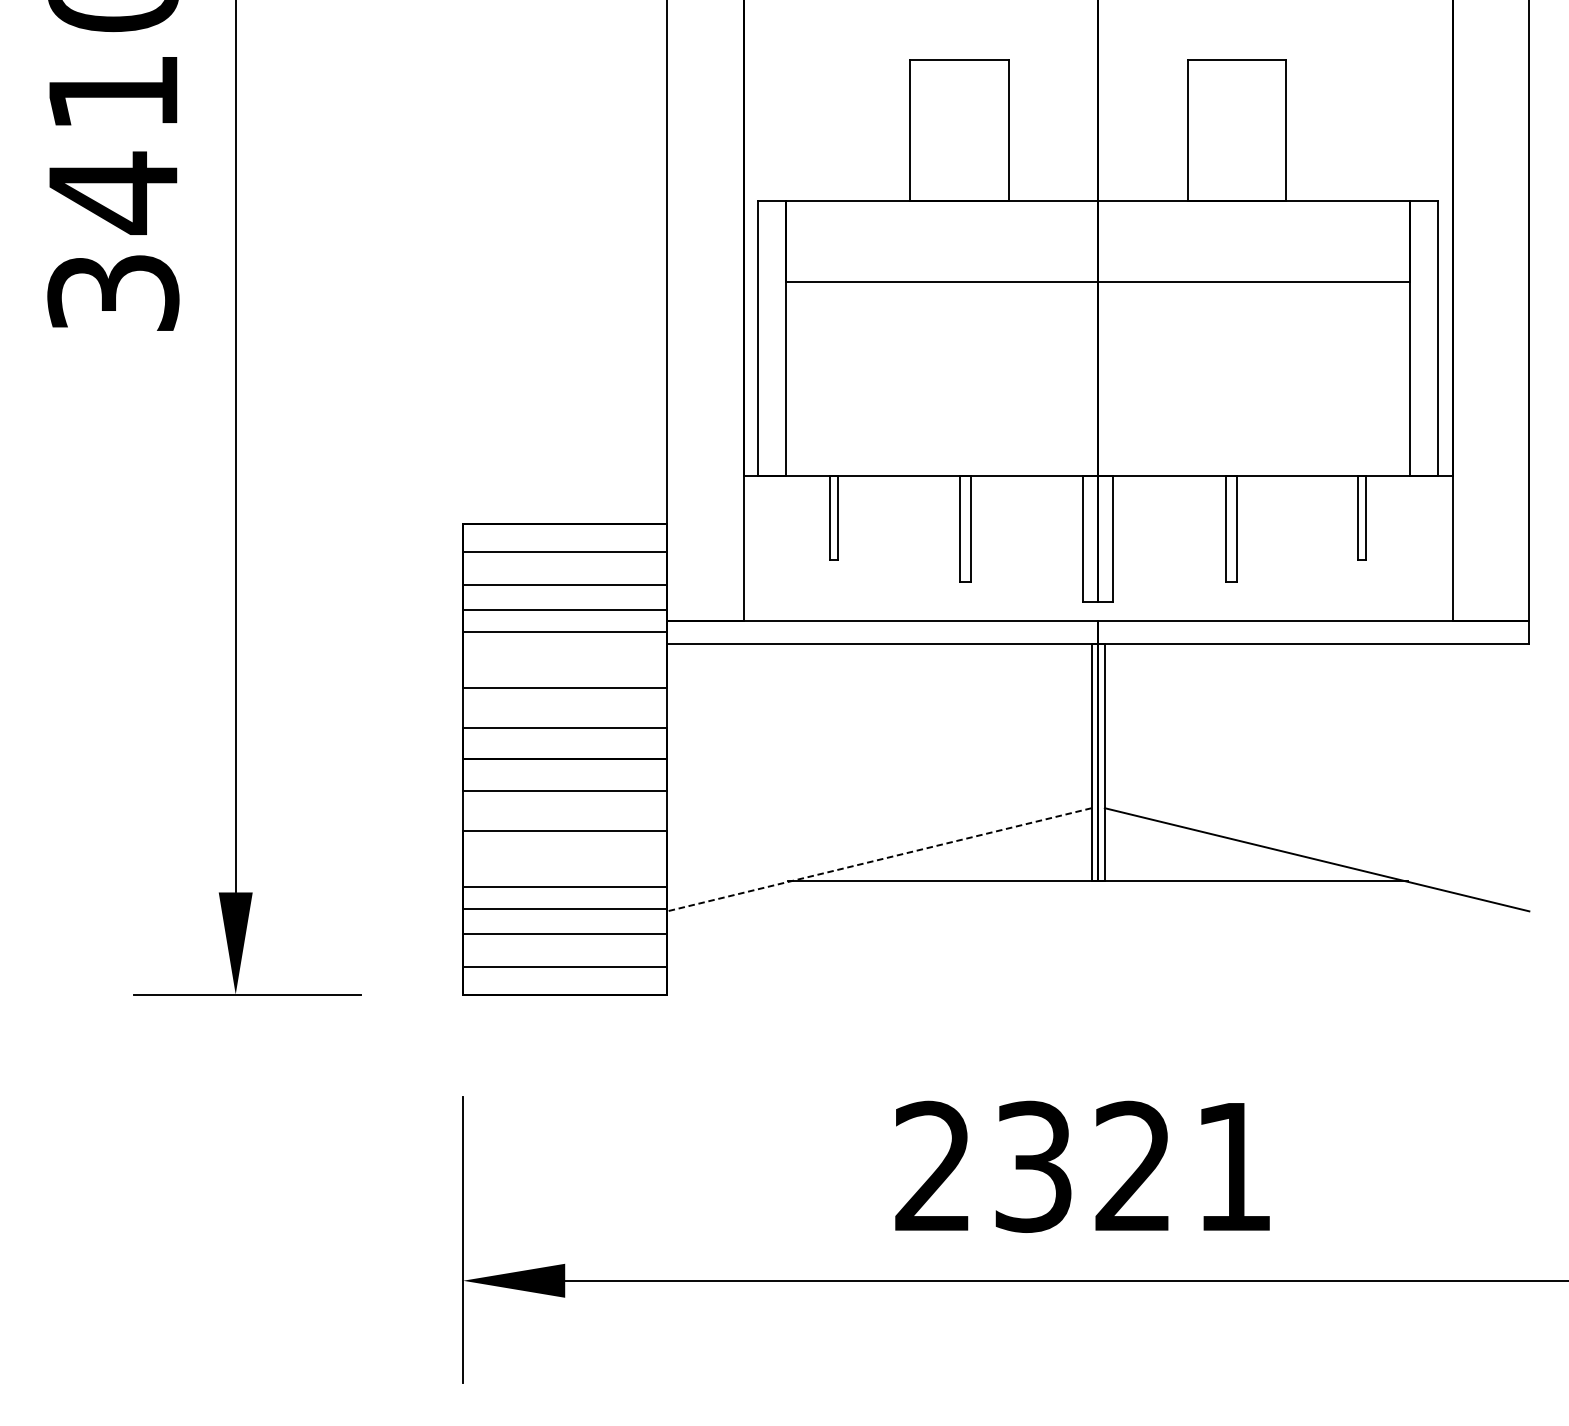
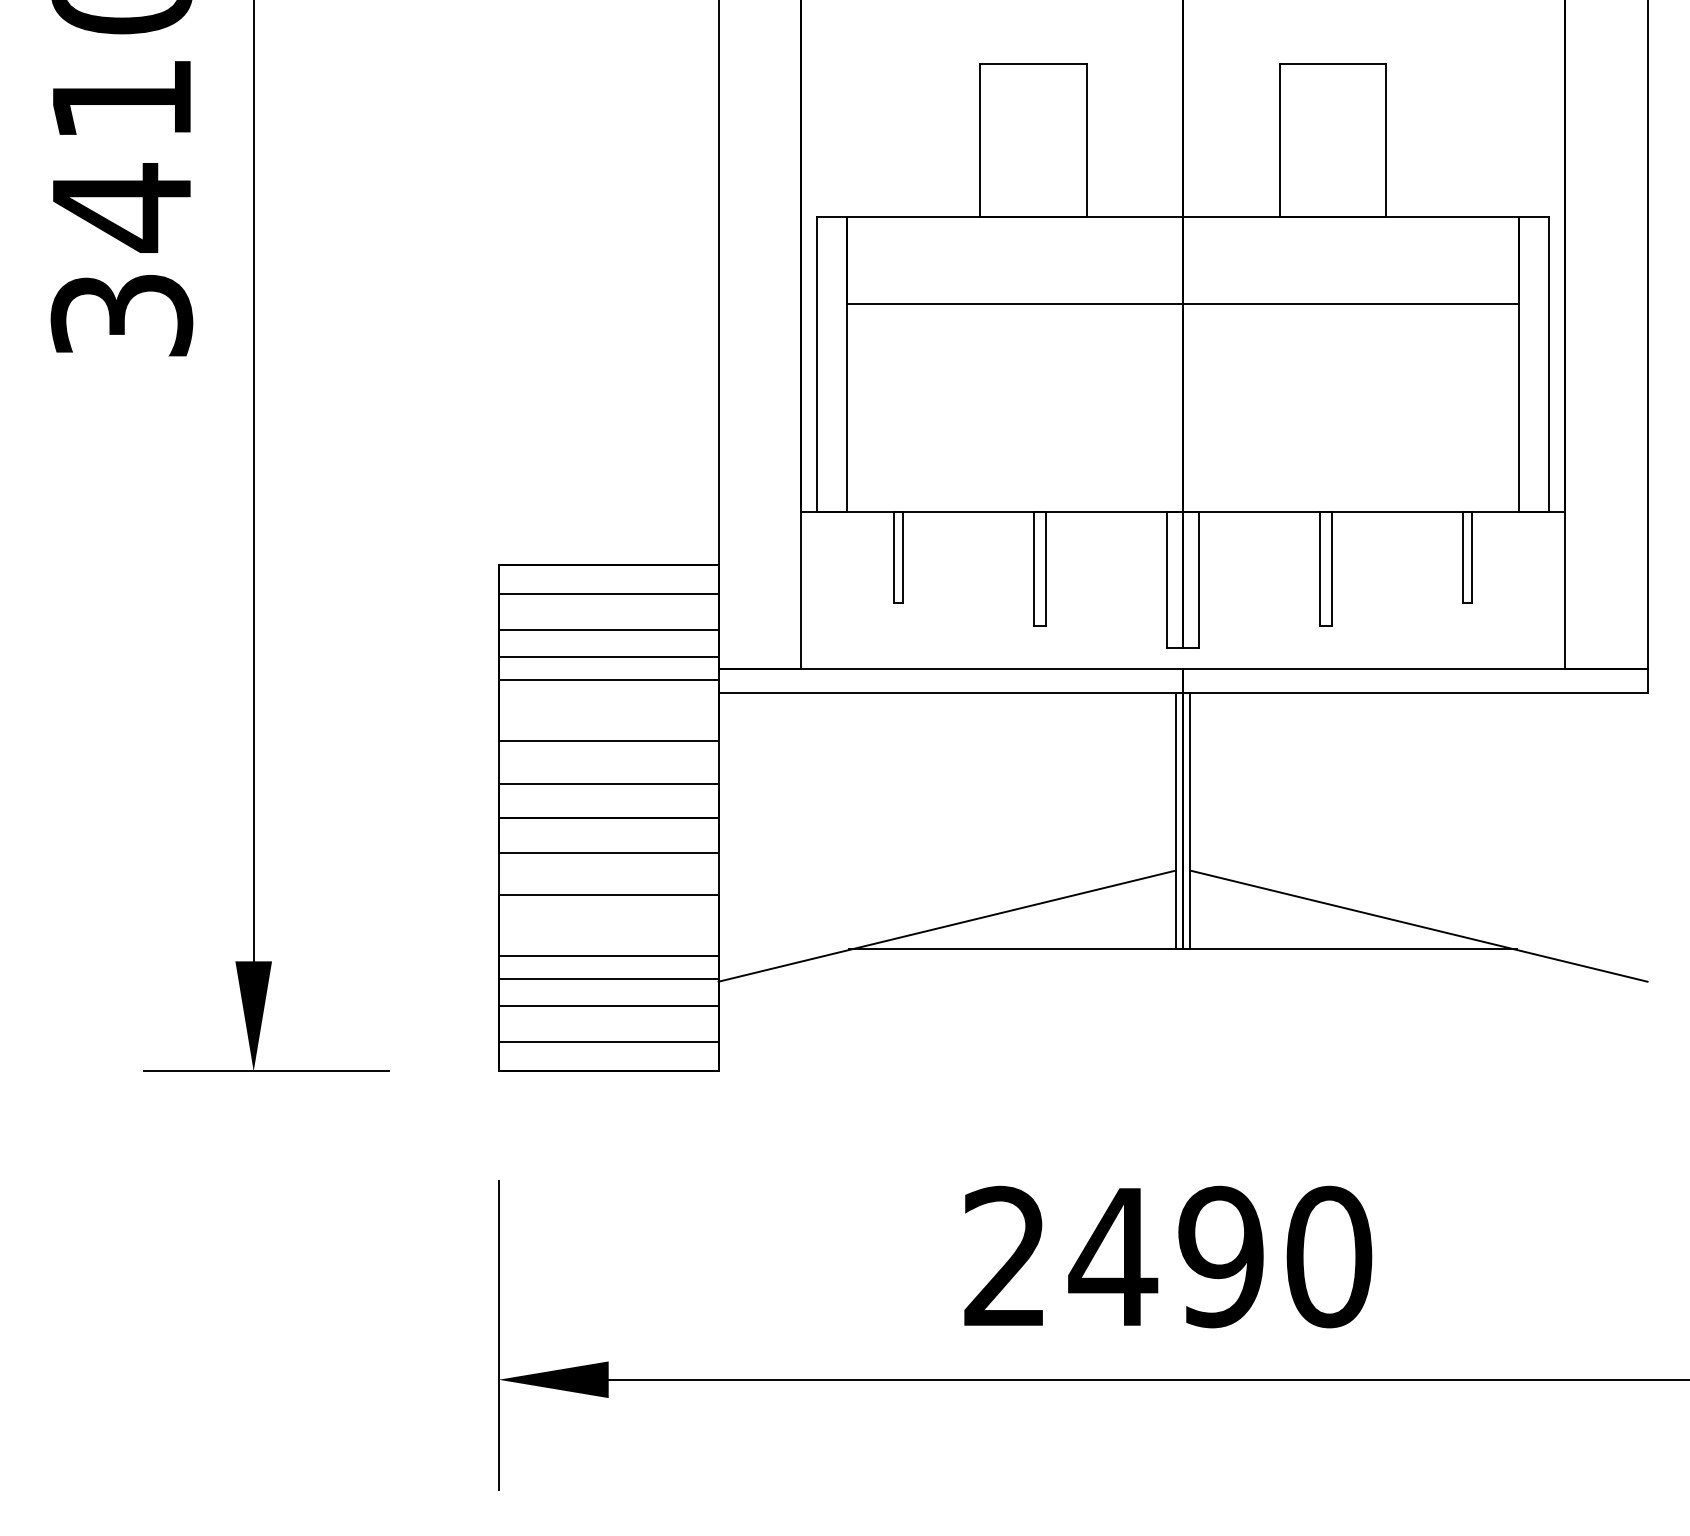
line: (878, 860) -> (946, 926), dashed -> solid
text: (1133, 1166) -> (1220, 1256), 2321 -> 2490

